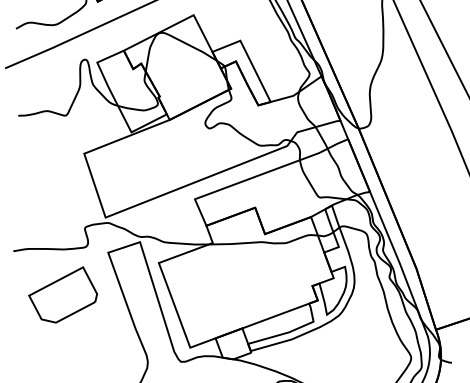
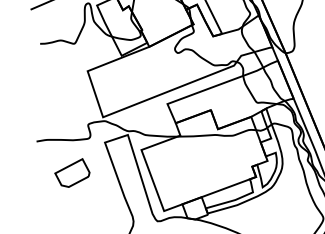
part: (62, 294) -> (72, 172), size x0.7

